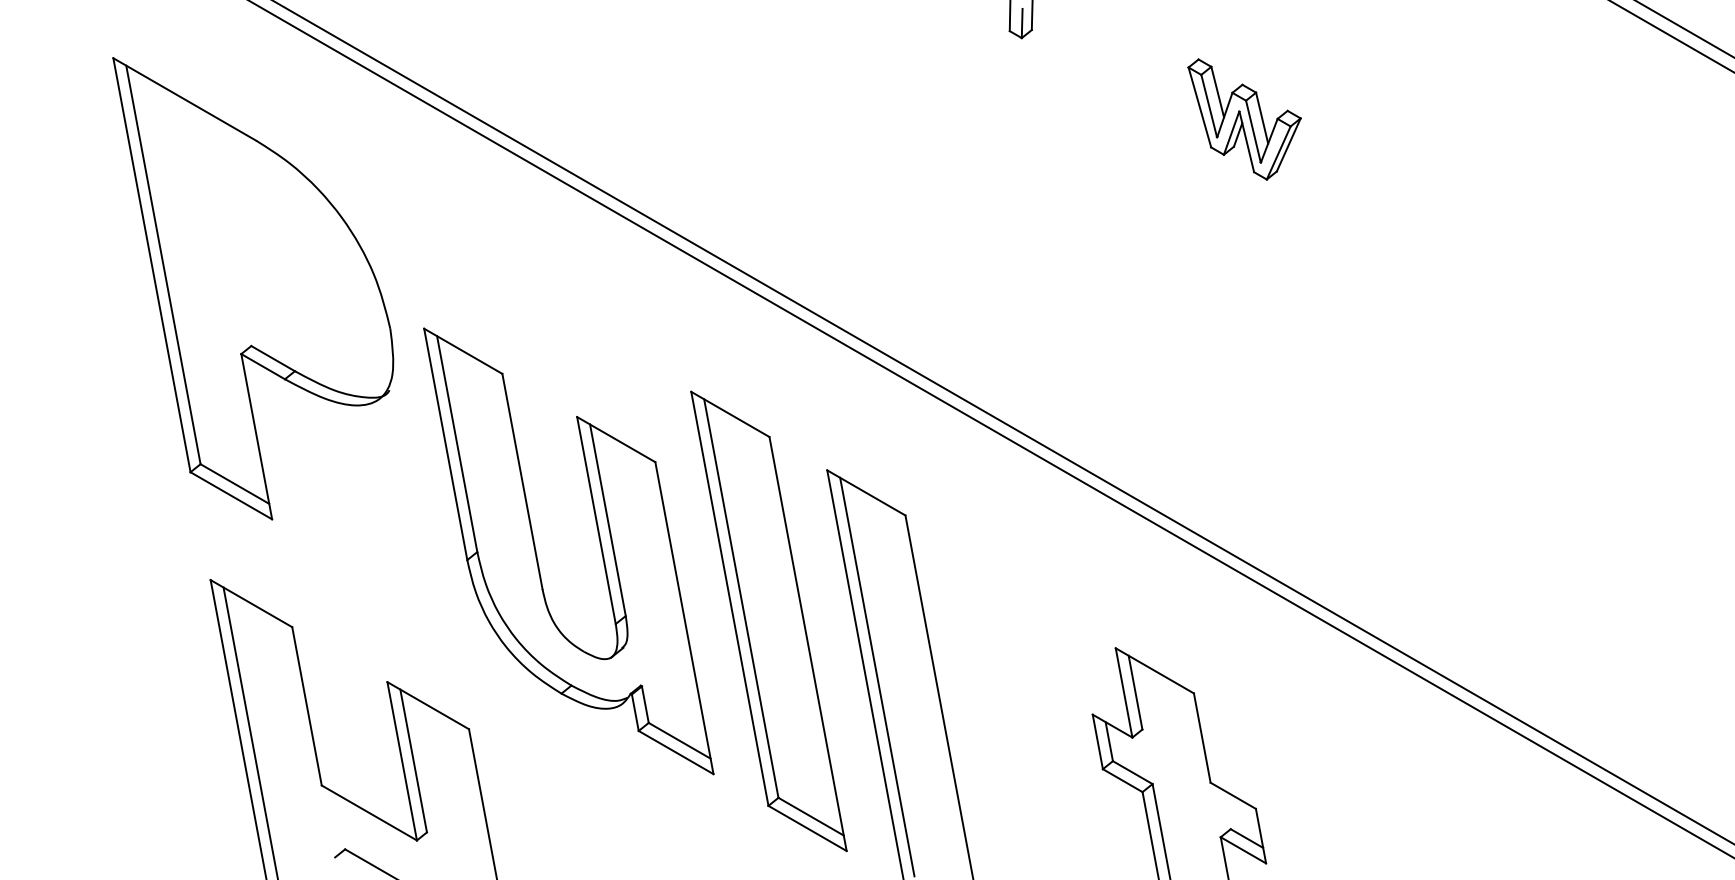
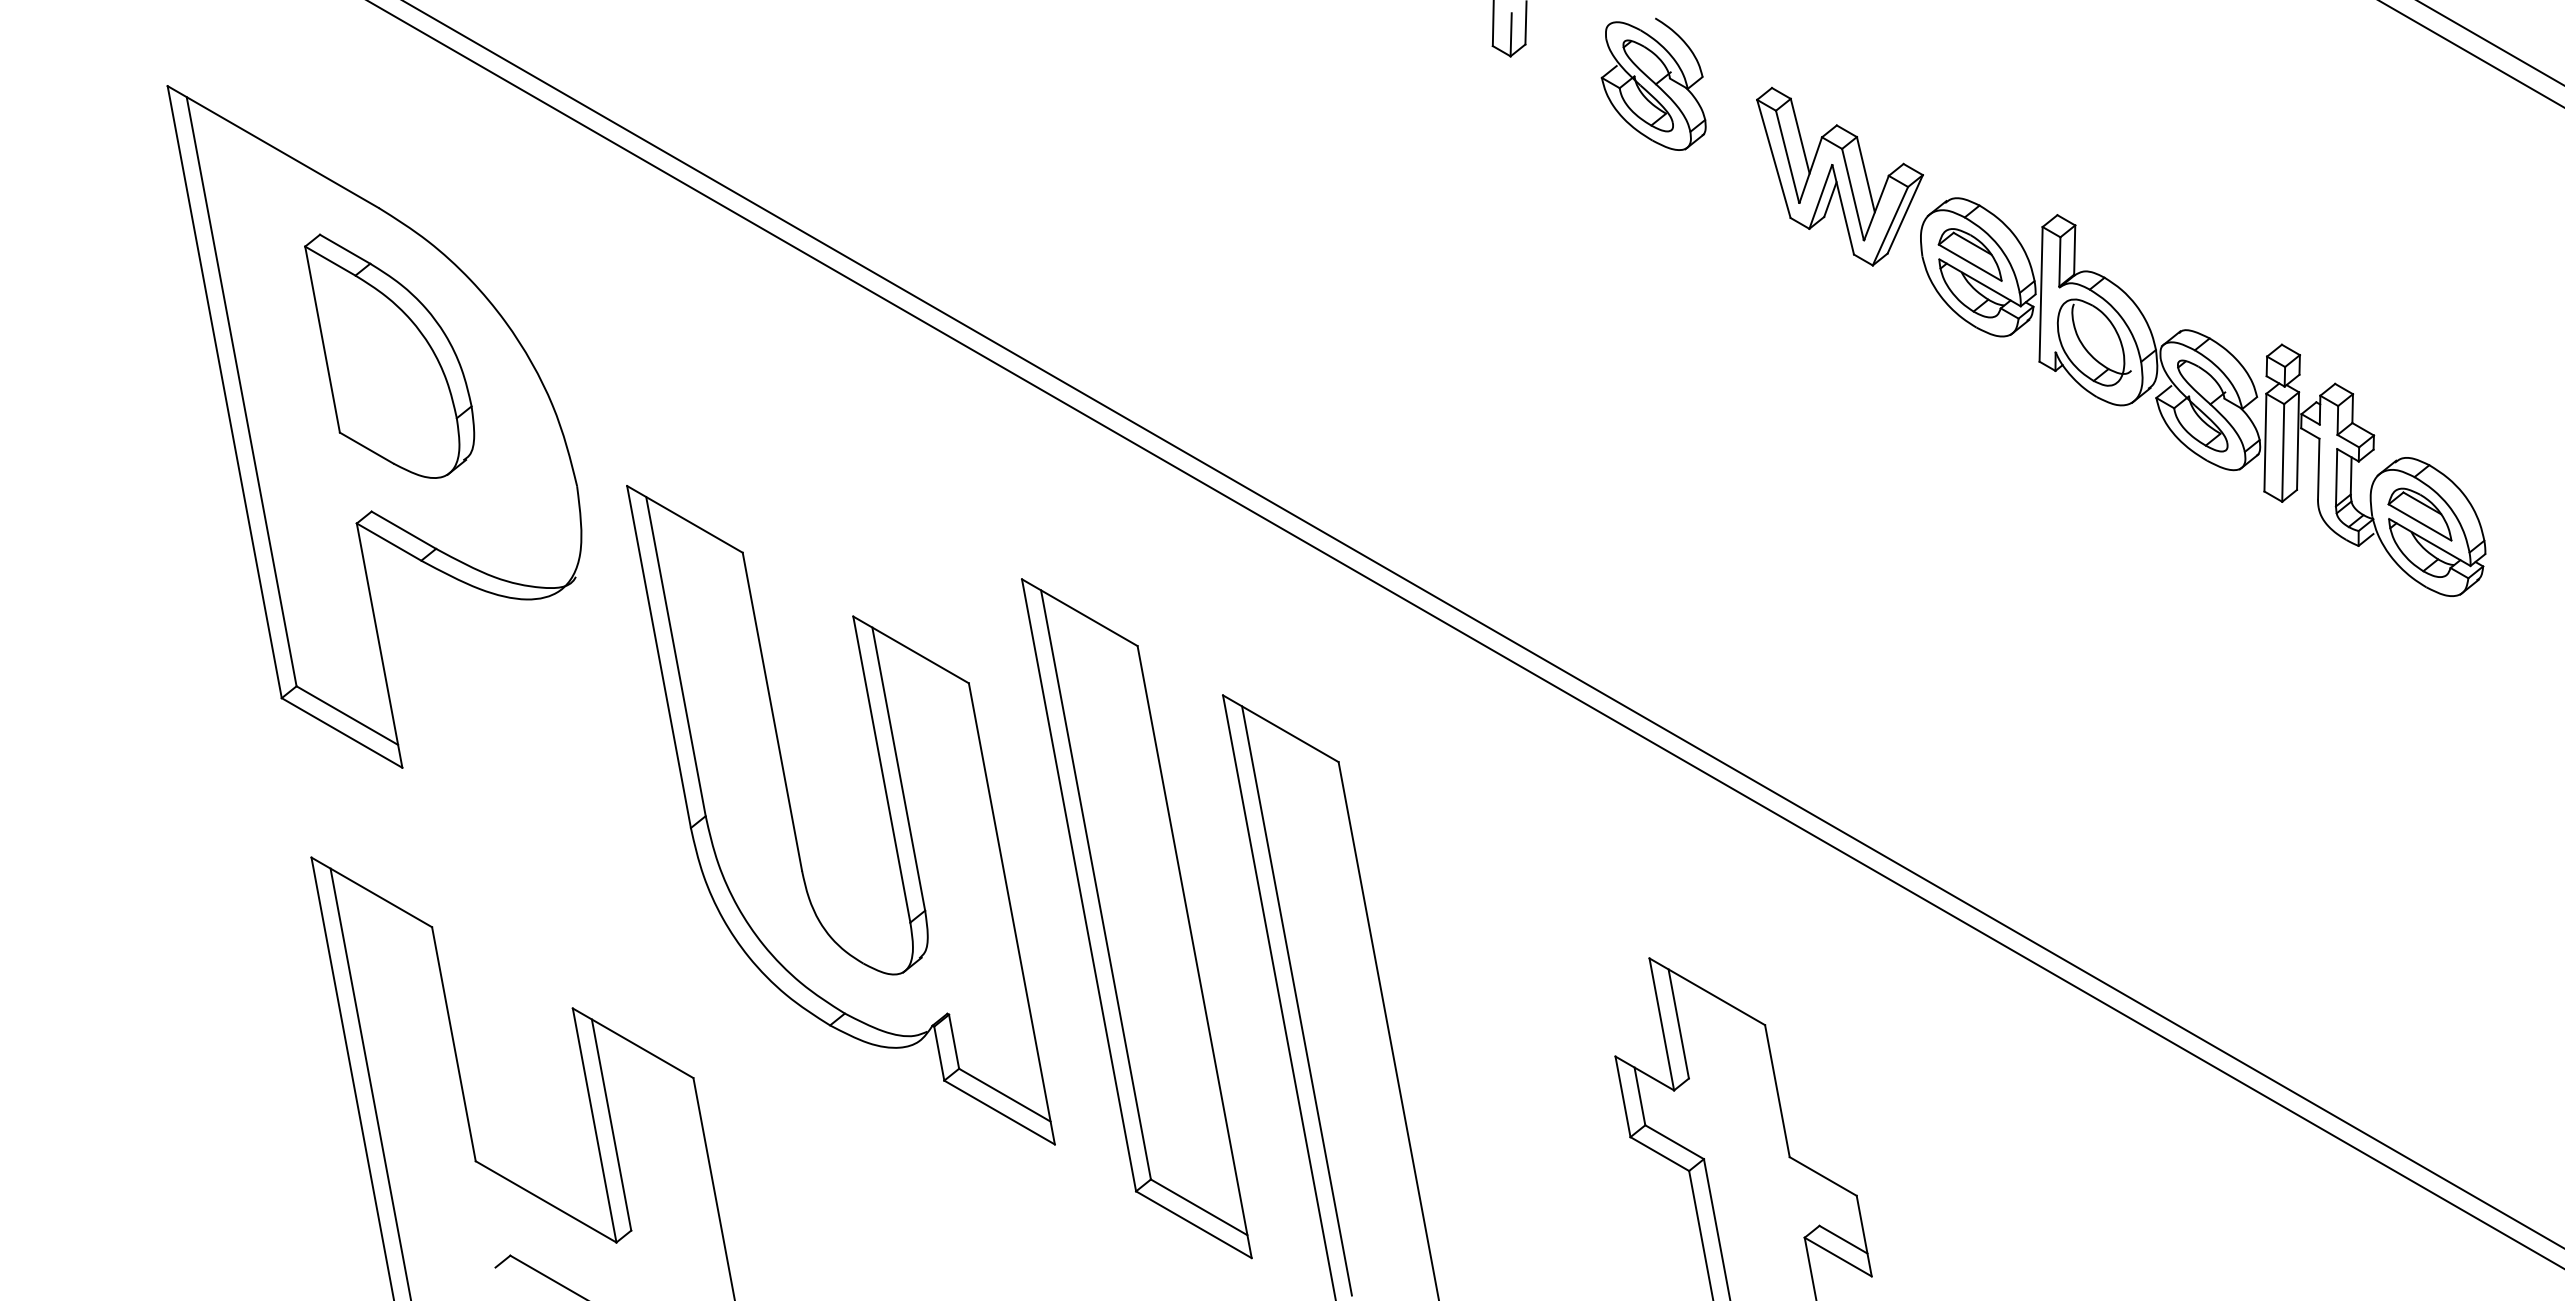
part: (1118, 56) -> (1653, 83), added
part: (263, 240) -> (389, 355), added
part: (1490, 268) -> (2203, 396), added

